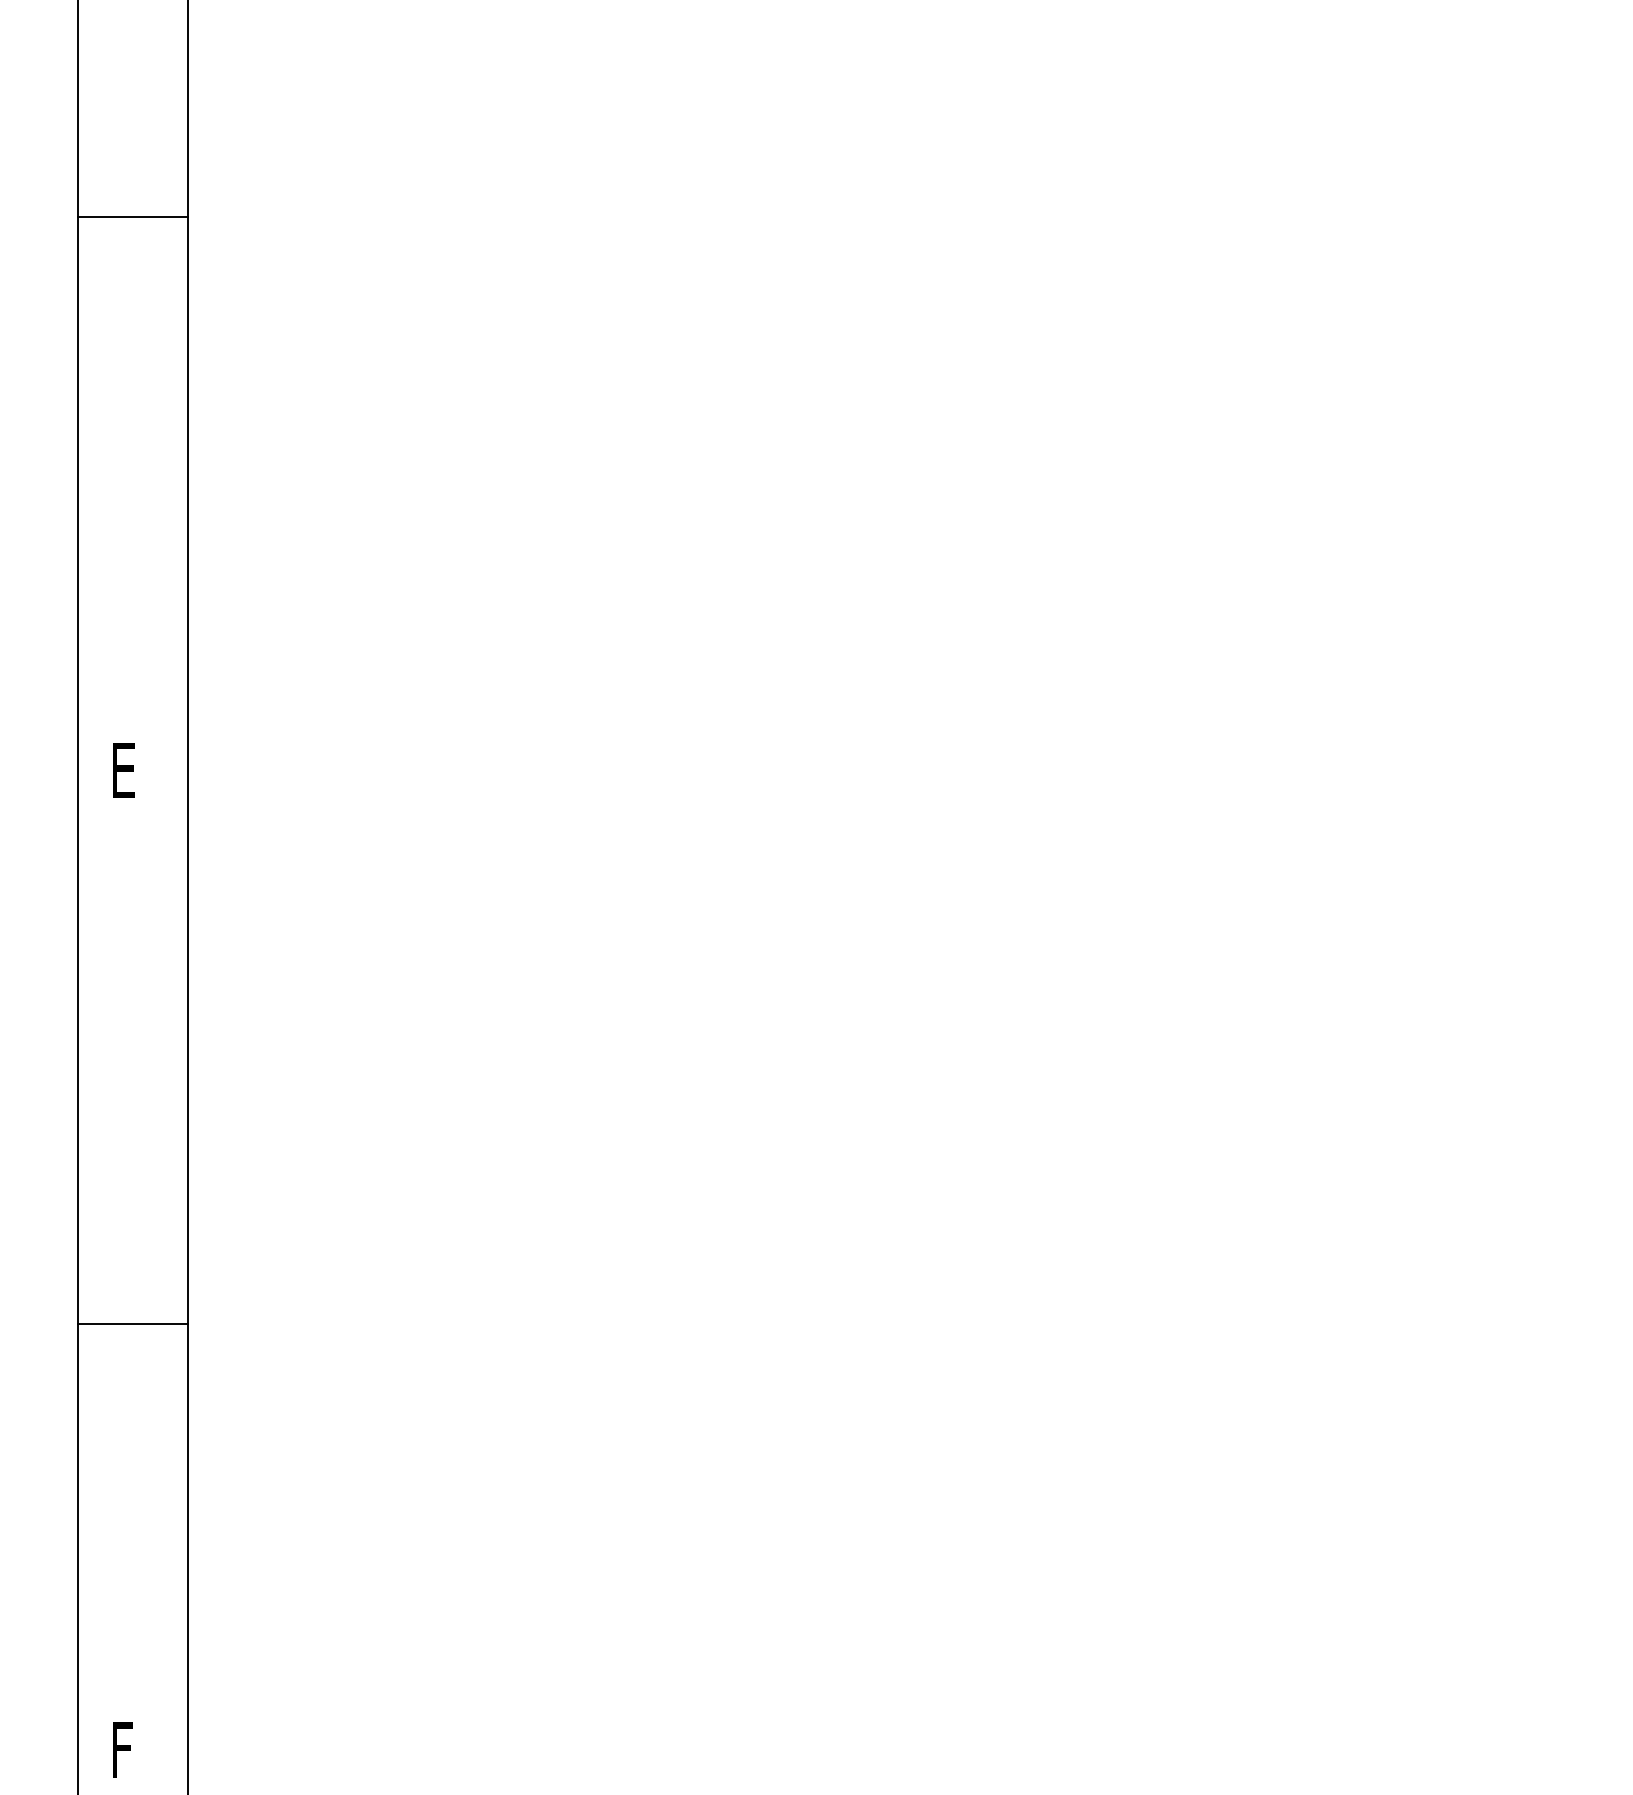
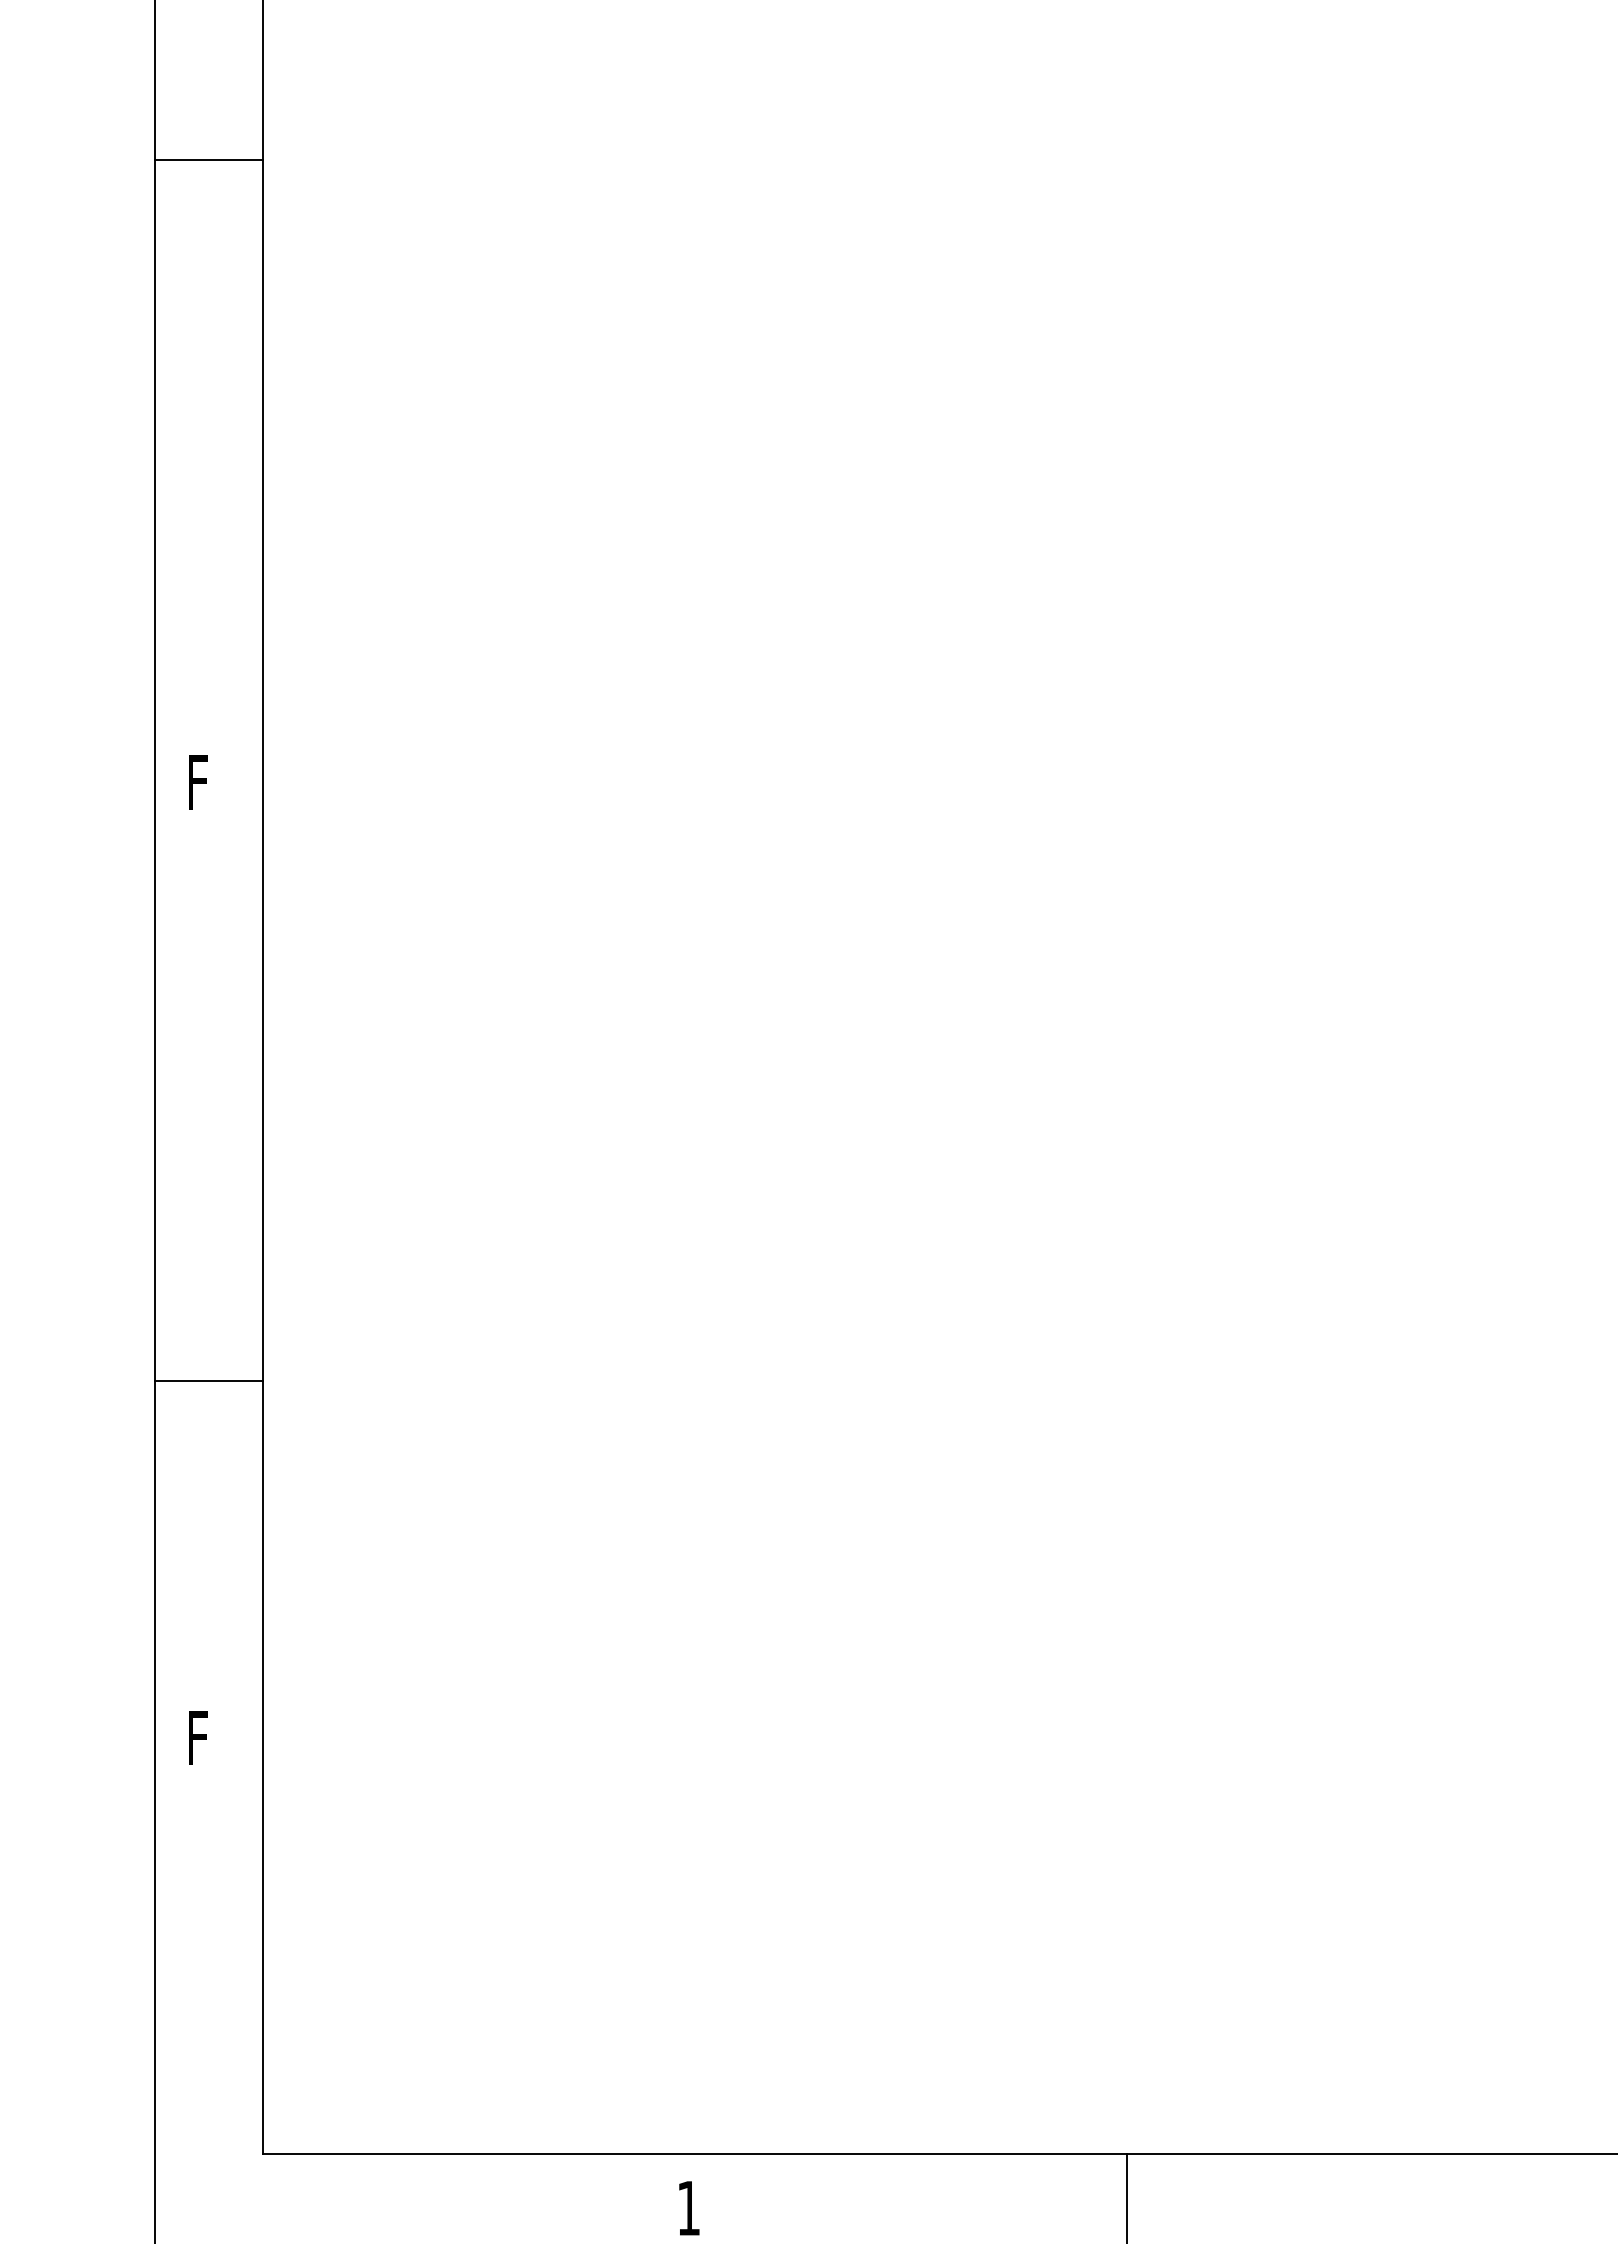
line: (132, 216) -> (208, 160), moved
text: (125, 770) -> (201, 782), E -> F
line: (132, 1323) -> (208, 1380), moved

